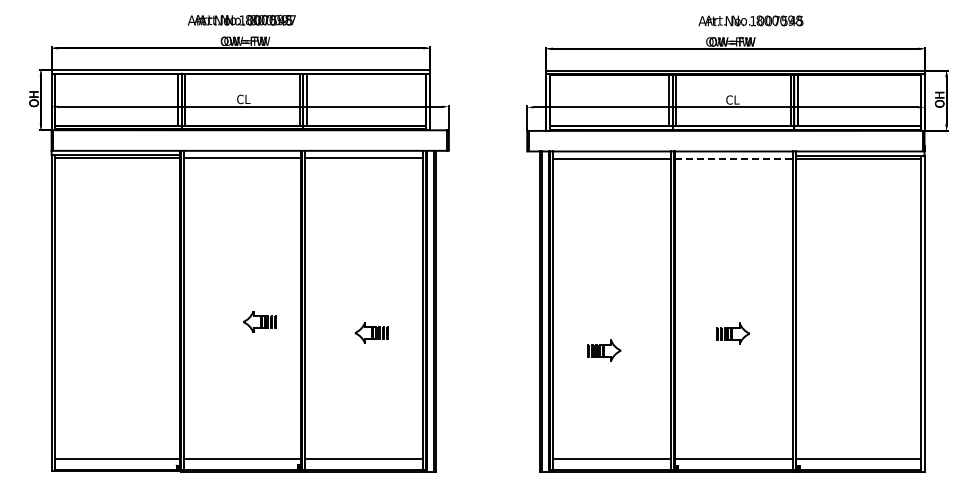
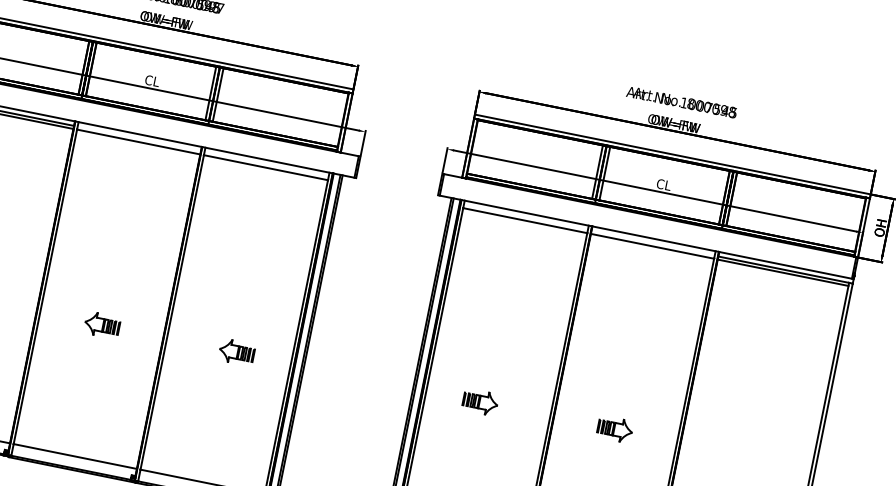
text: (750, 20) -> (681, 101), moved
line: (733, 158) -> (652, 246), dashed -> solid
part: (259, 321) -> (101, 324), moved
part: (604, 350) -> (480, 402), moved

